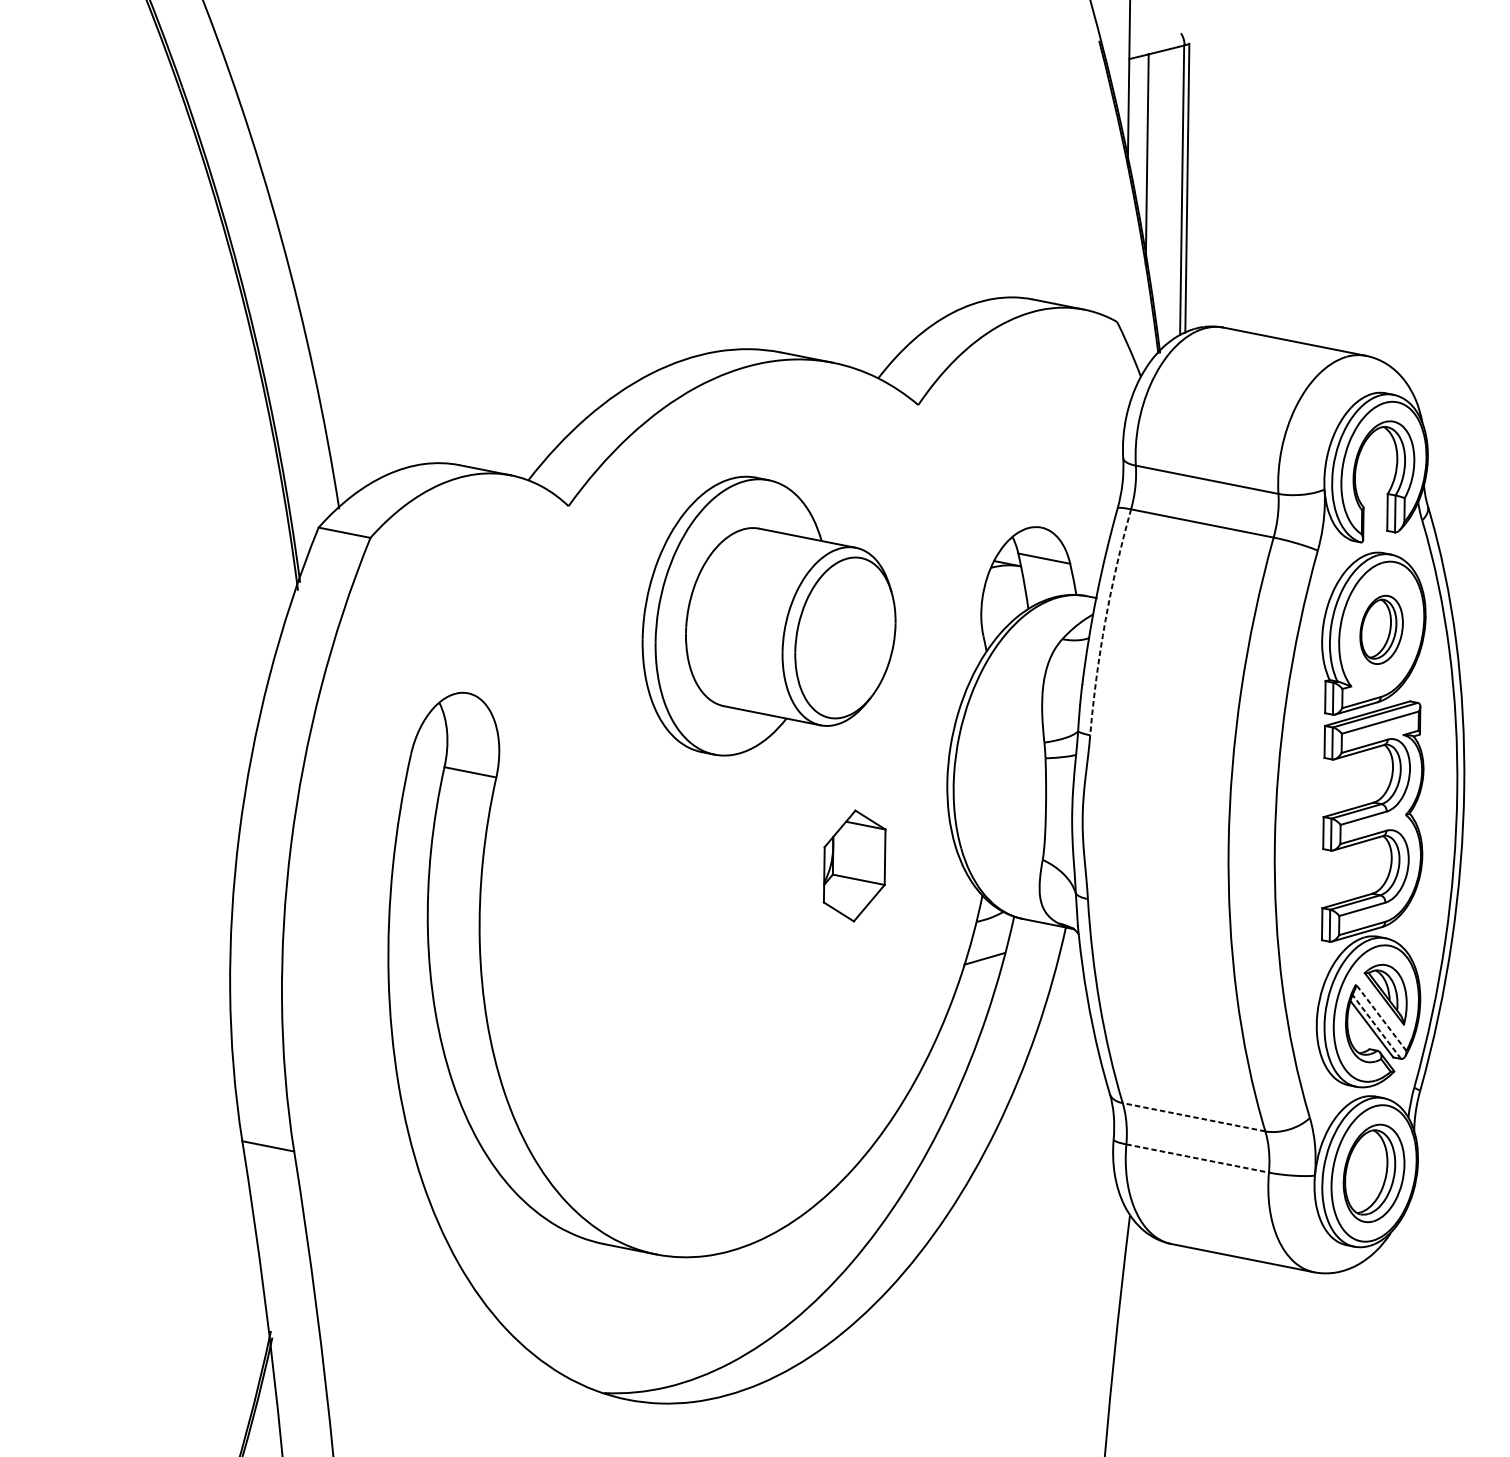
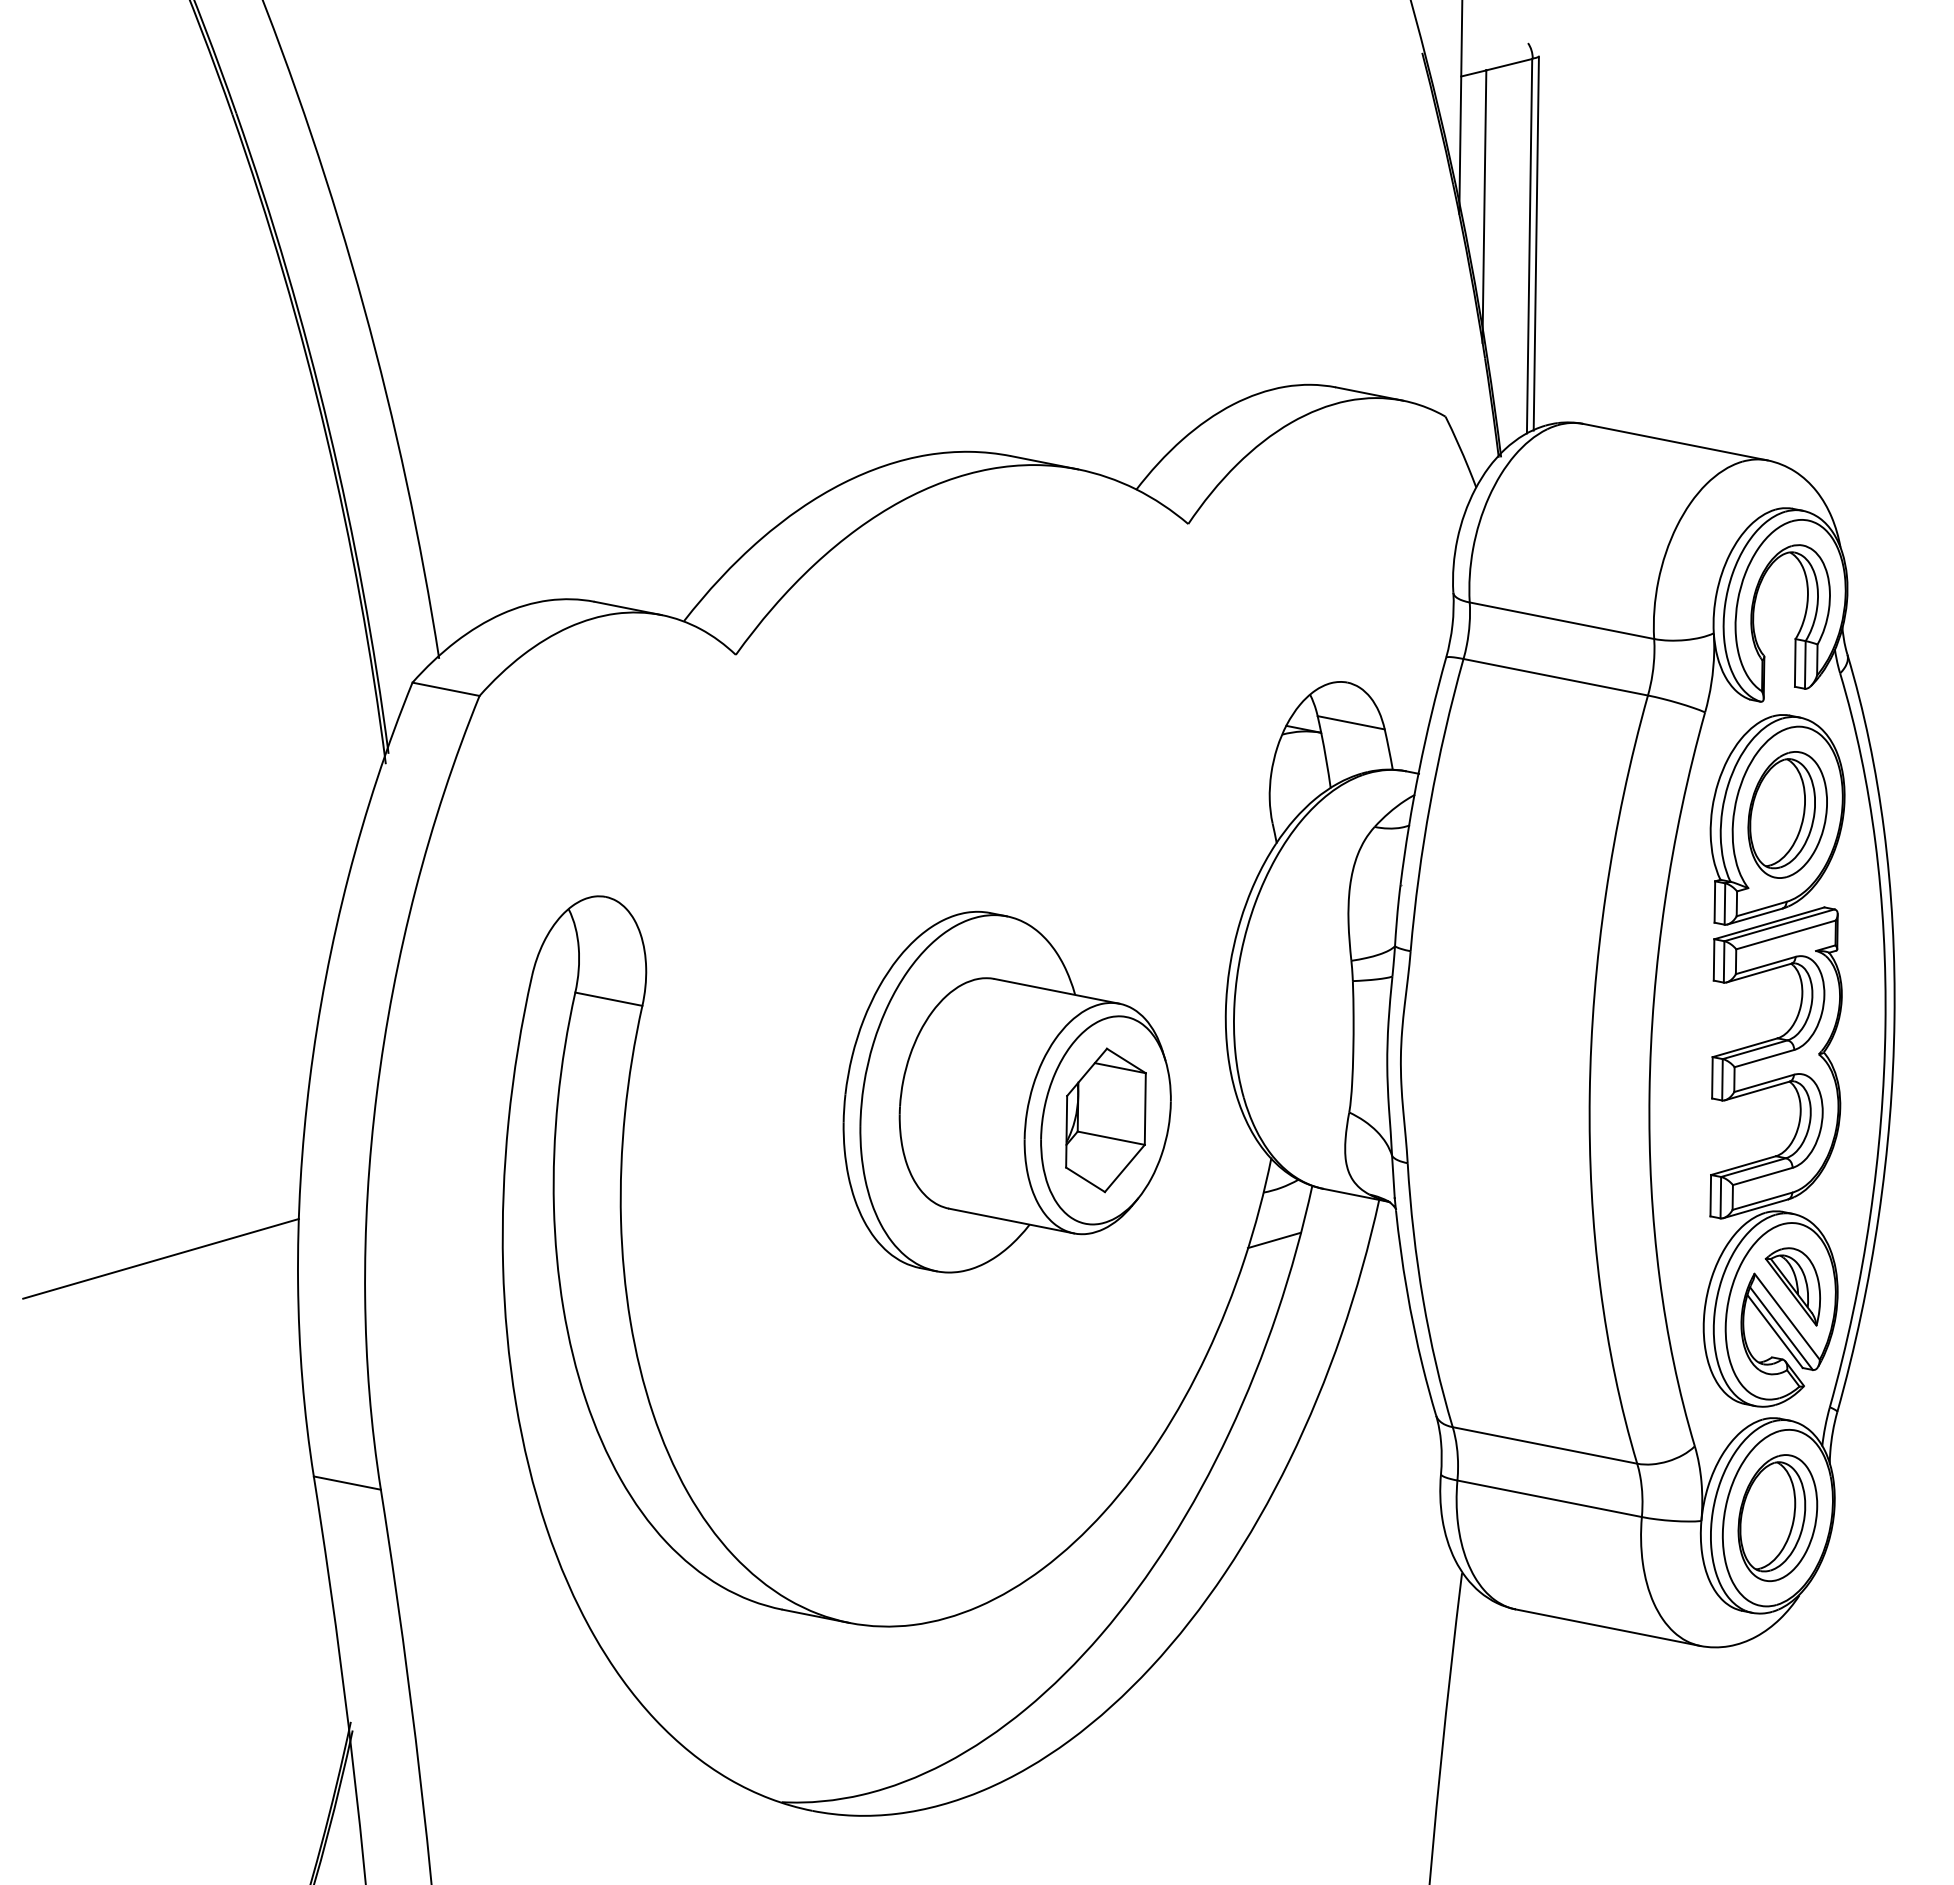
part: (768, 615) -> (1006, 1091), moved
arc: (1105, 621) -> (1430, 803), dashed -> solid
part: (1381, 629) -> (1787, 814), size x1.43
line: (123, 972) -> (160, 1258), added
line: (1381, 1017) -> (1787, 1316), dashed -> solid
line: (1376, 1026) -> (1781, 1328), dashed -> solid
line: (1193, 1117) -> (1544, 1445), dashed -> solid
line: (1198, 1158) -> (1550, 1498), dashed -> solid

